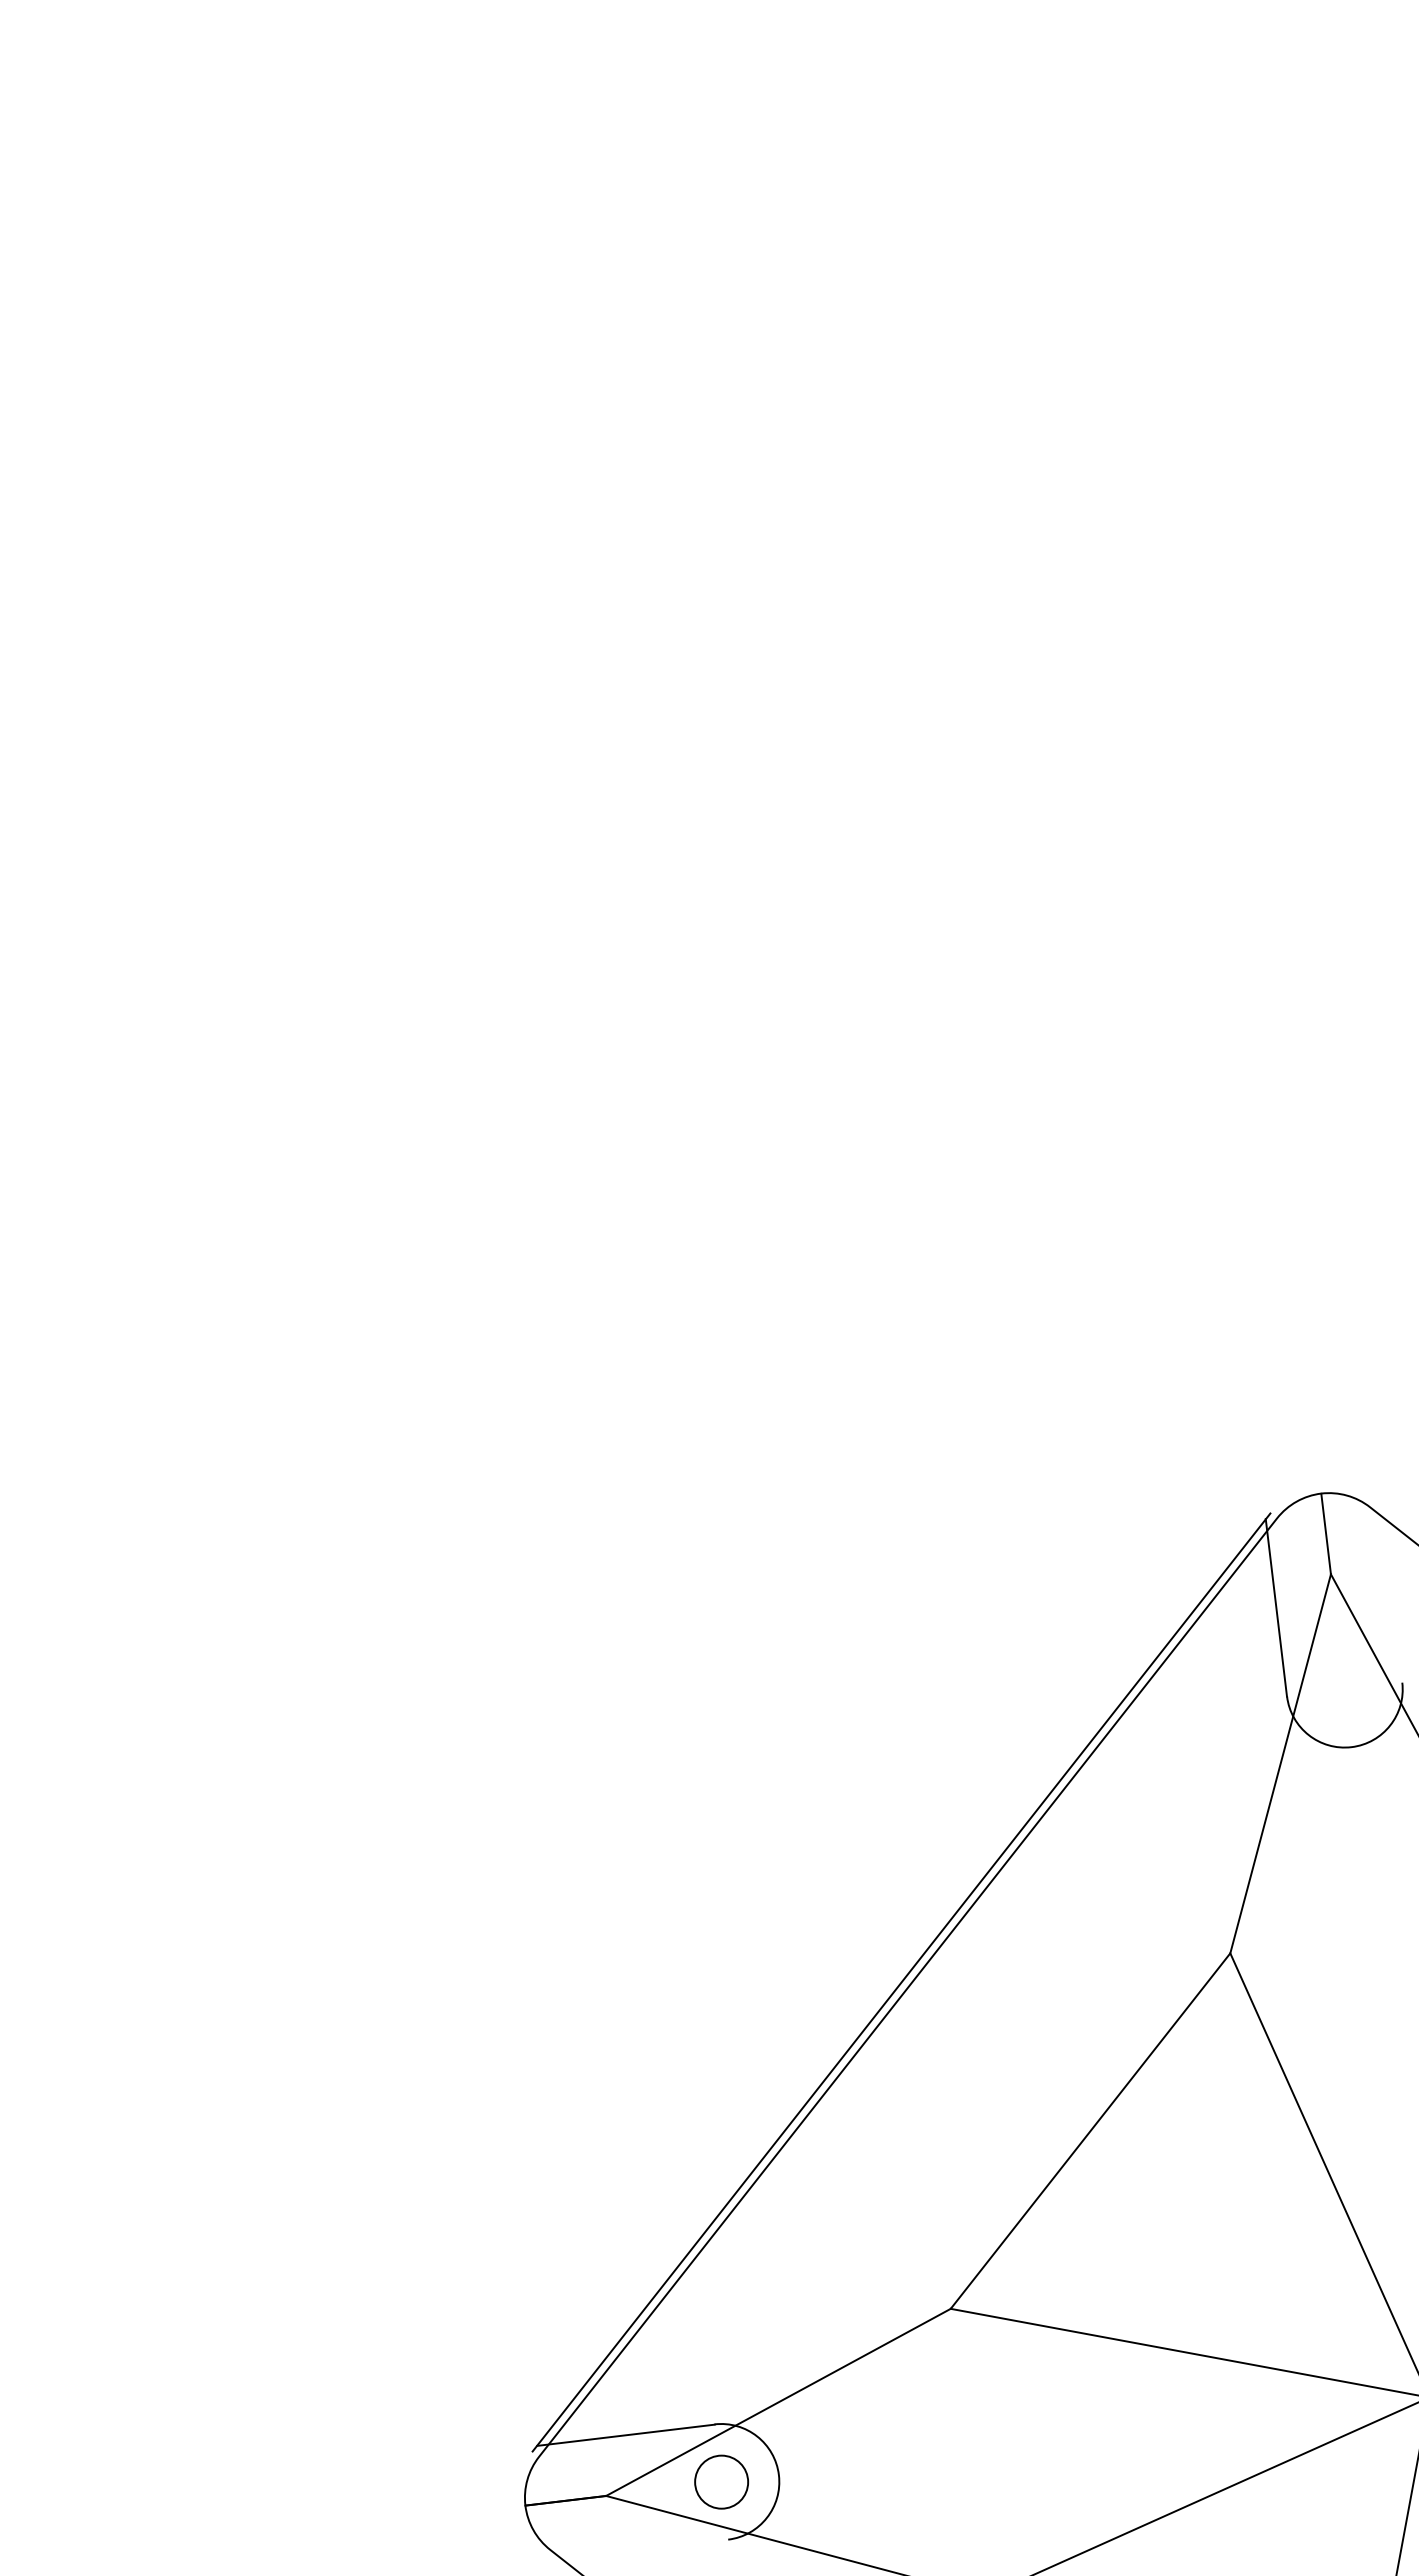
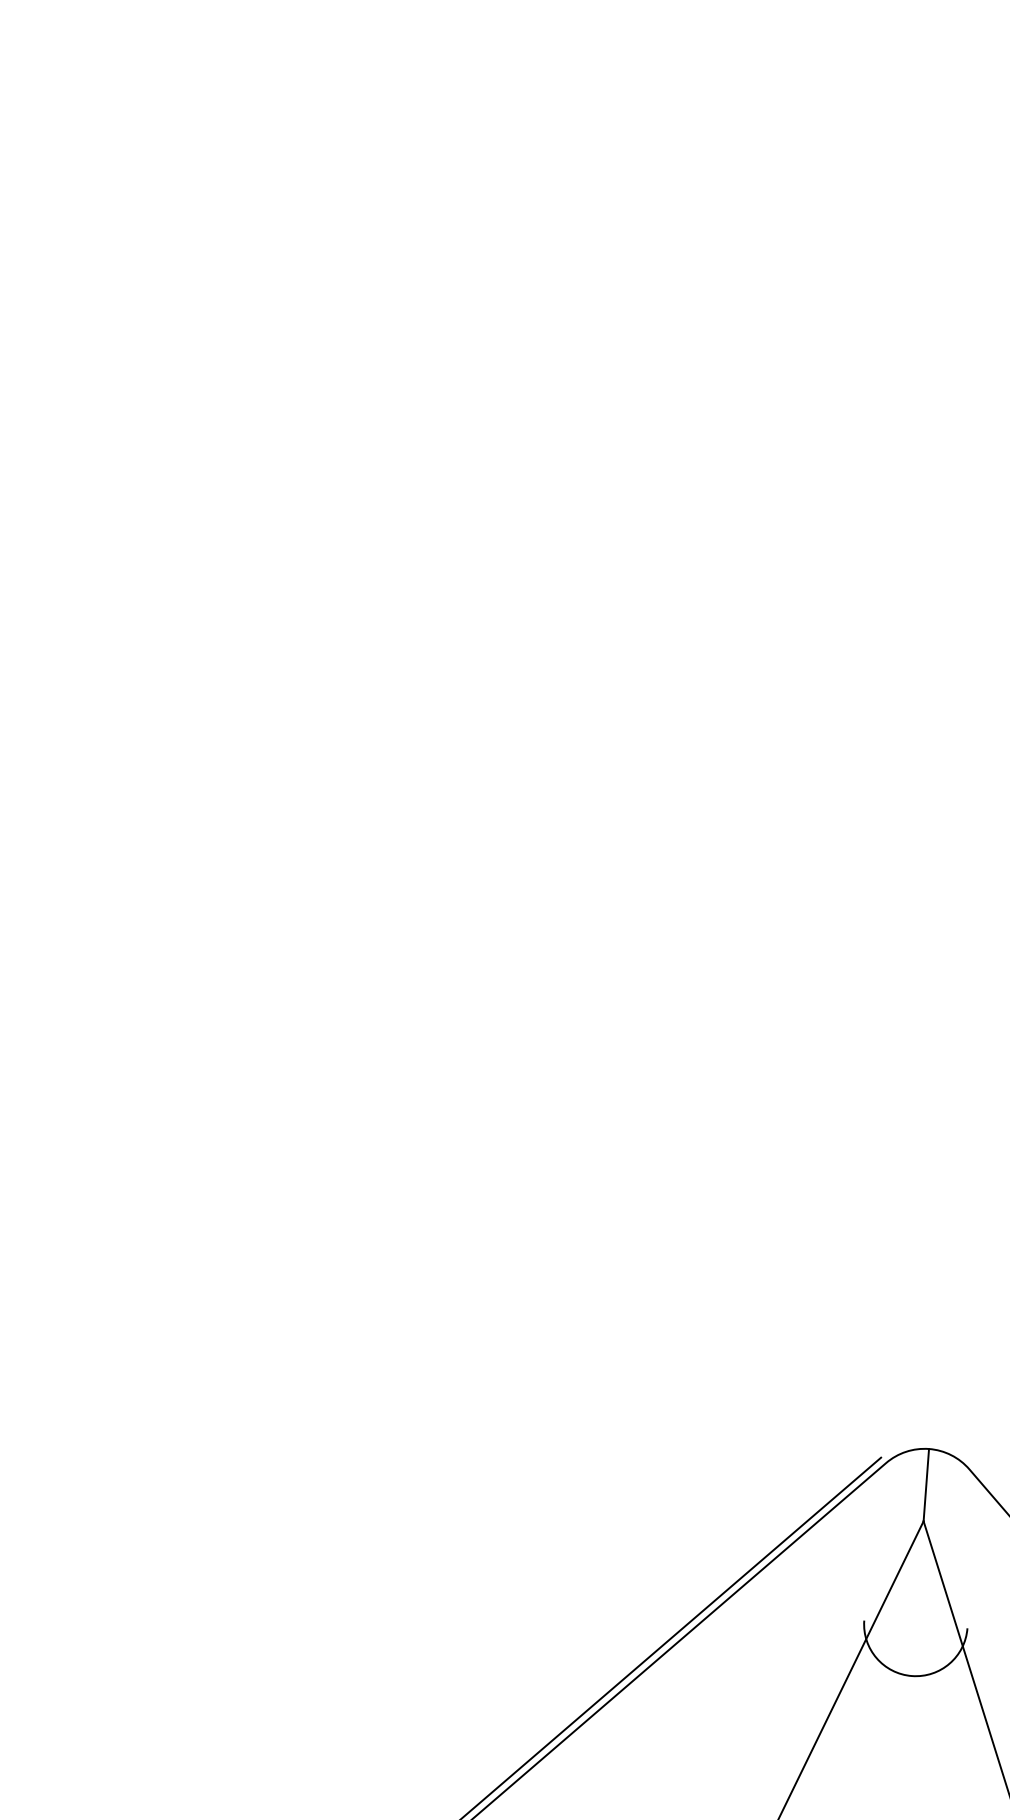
line: (1275, 1607) -> (869, 1540), removed

